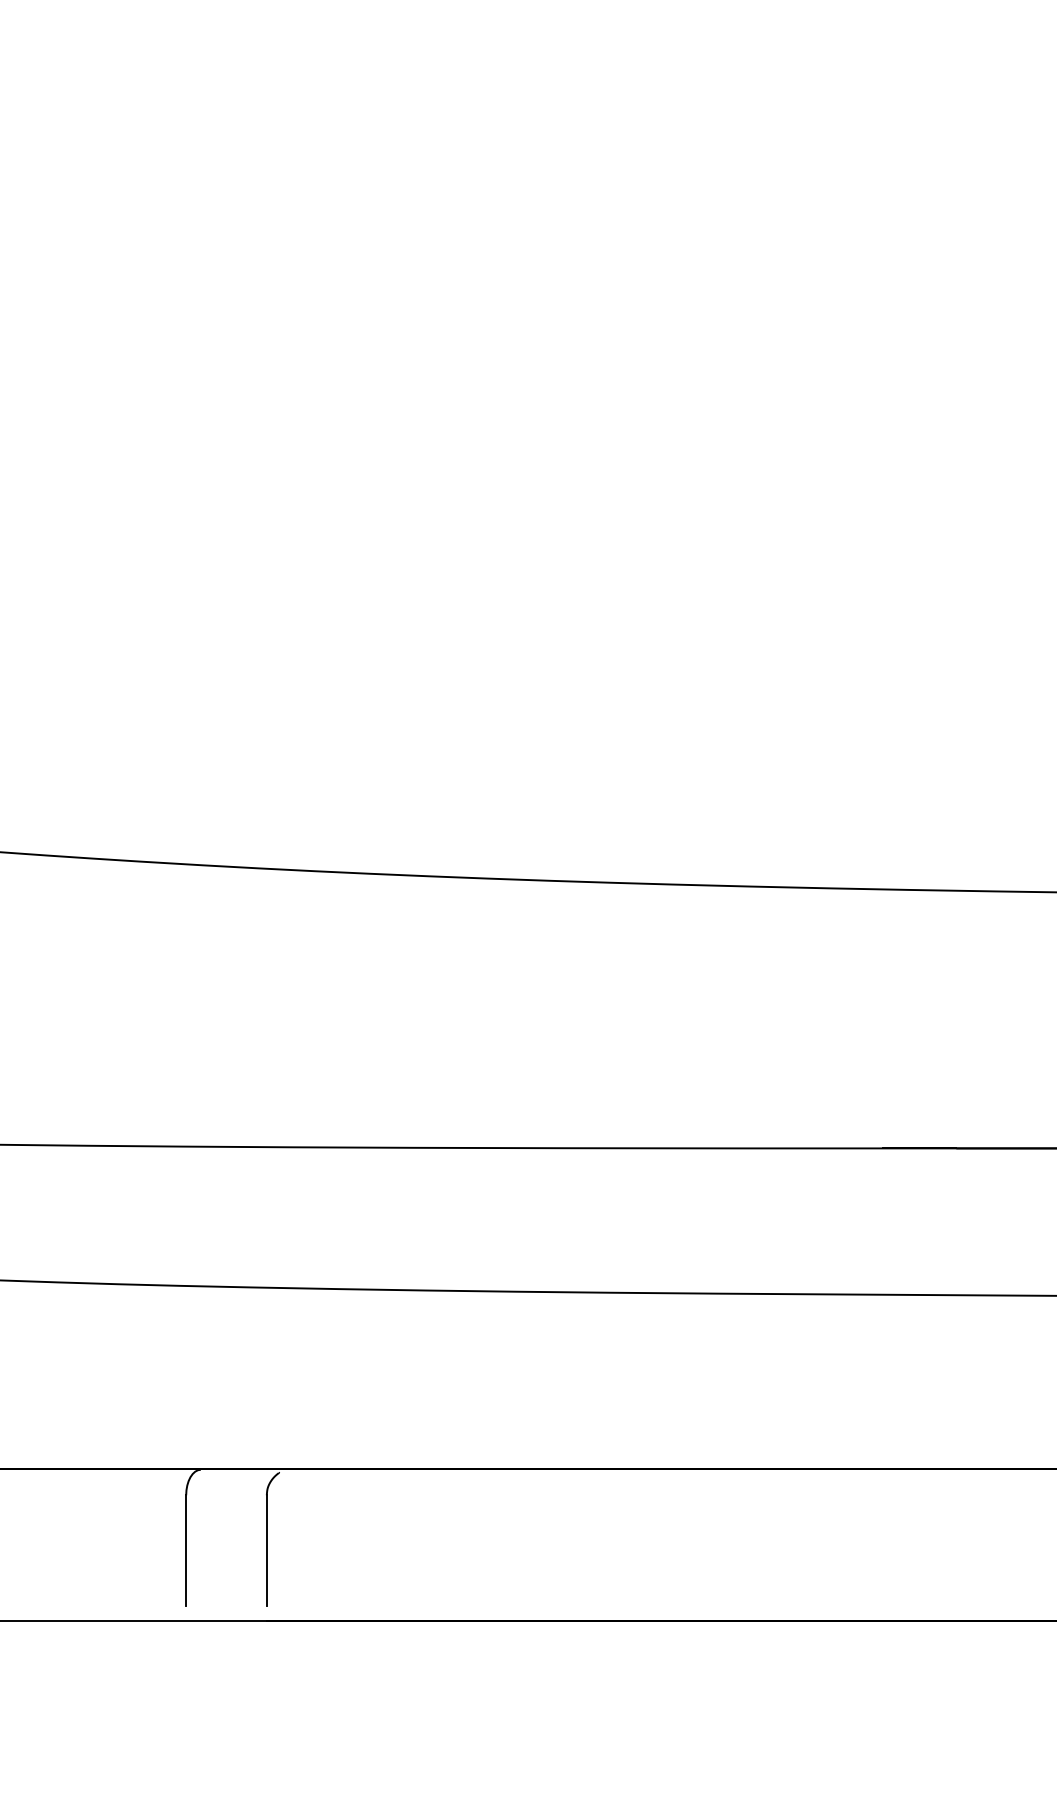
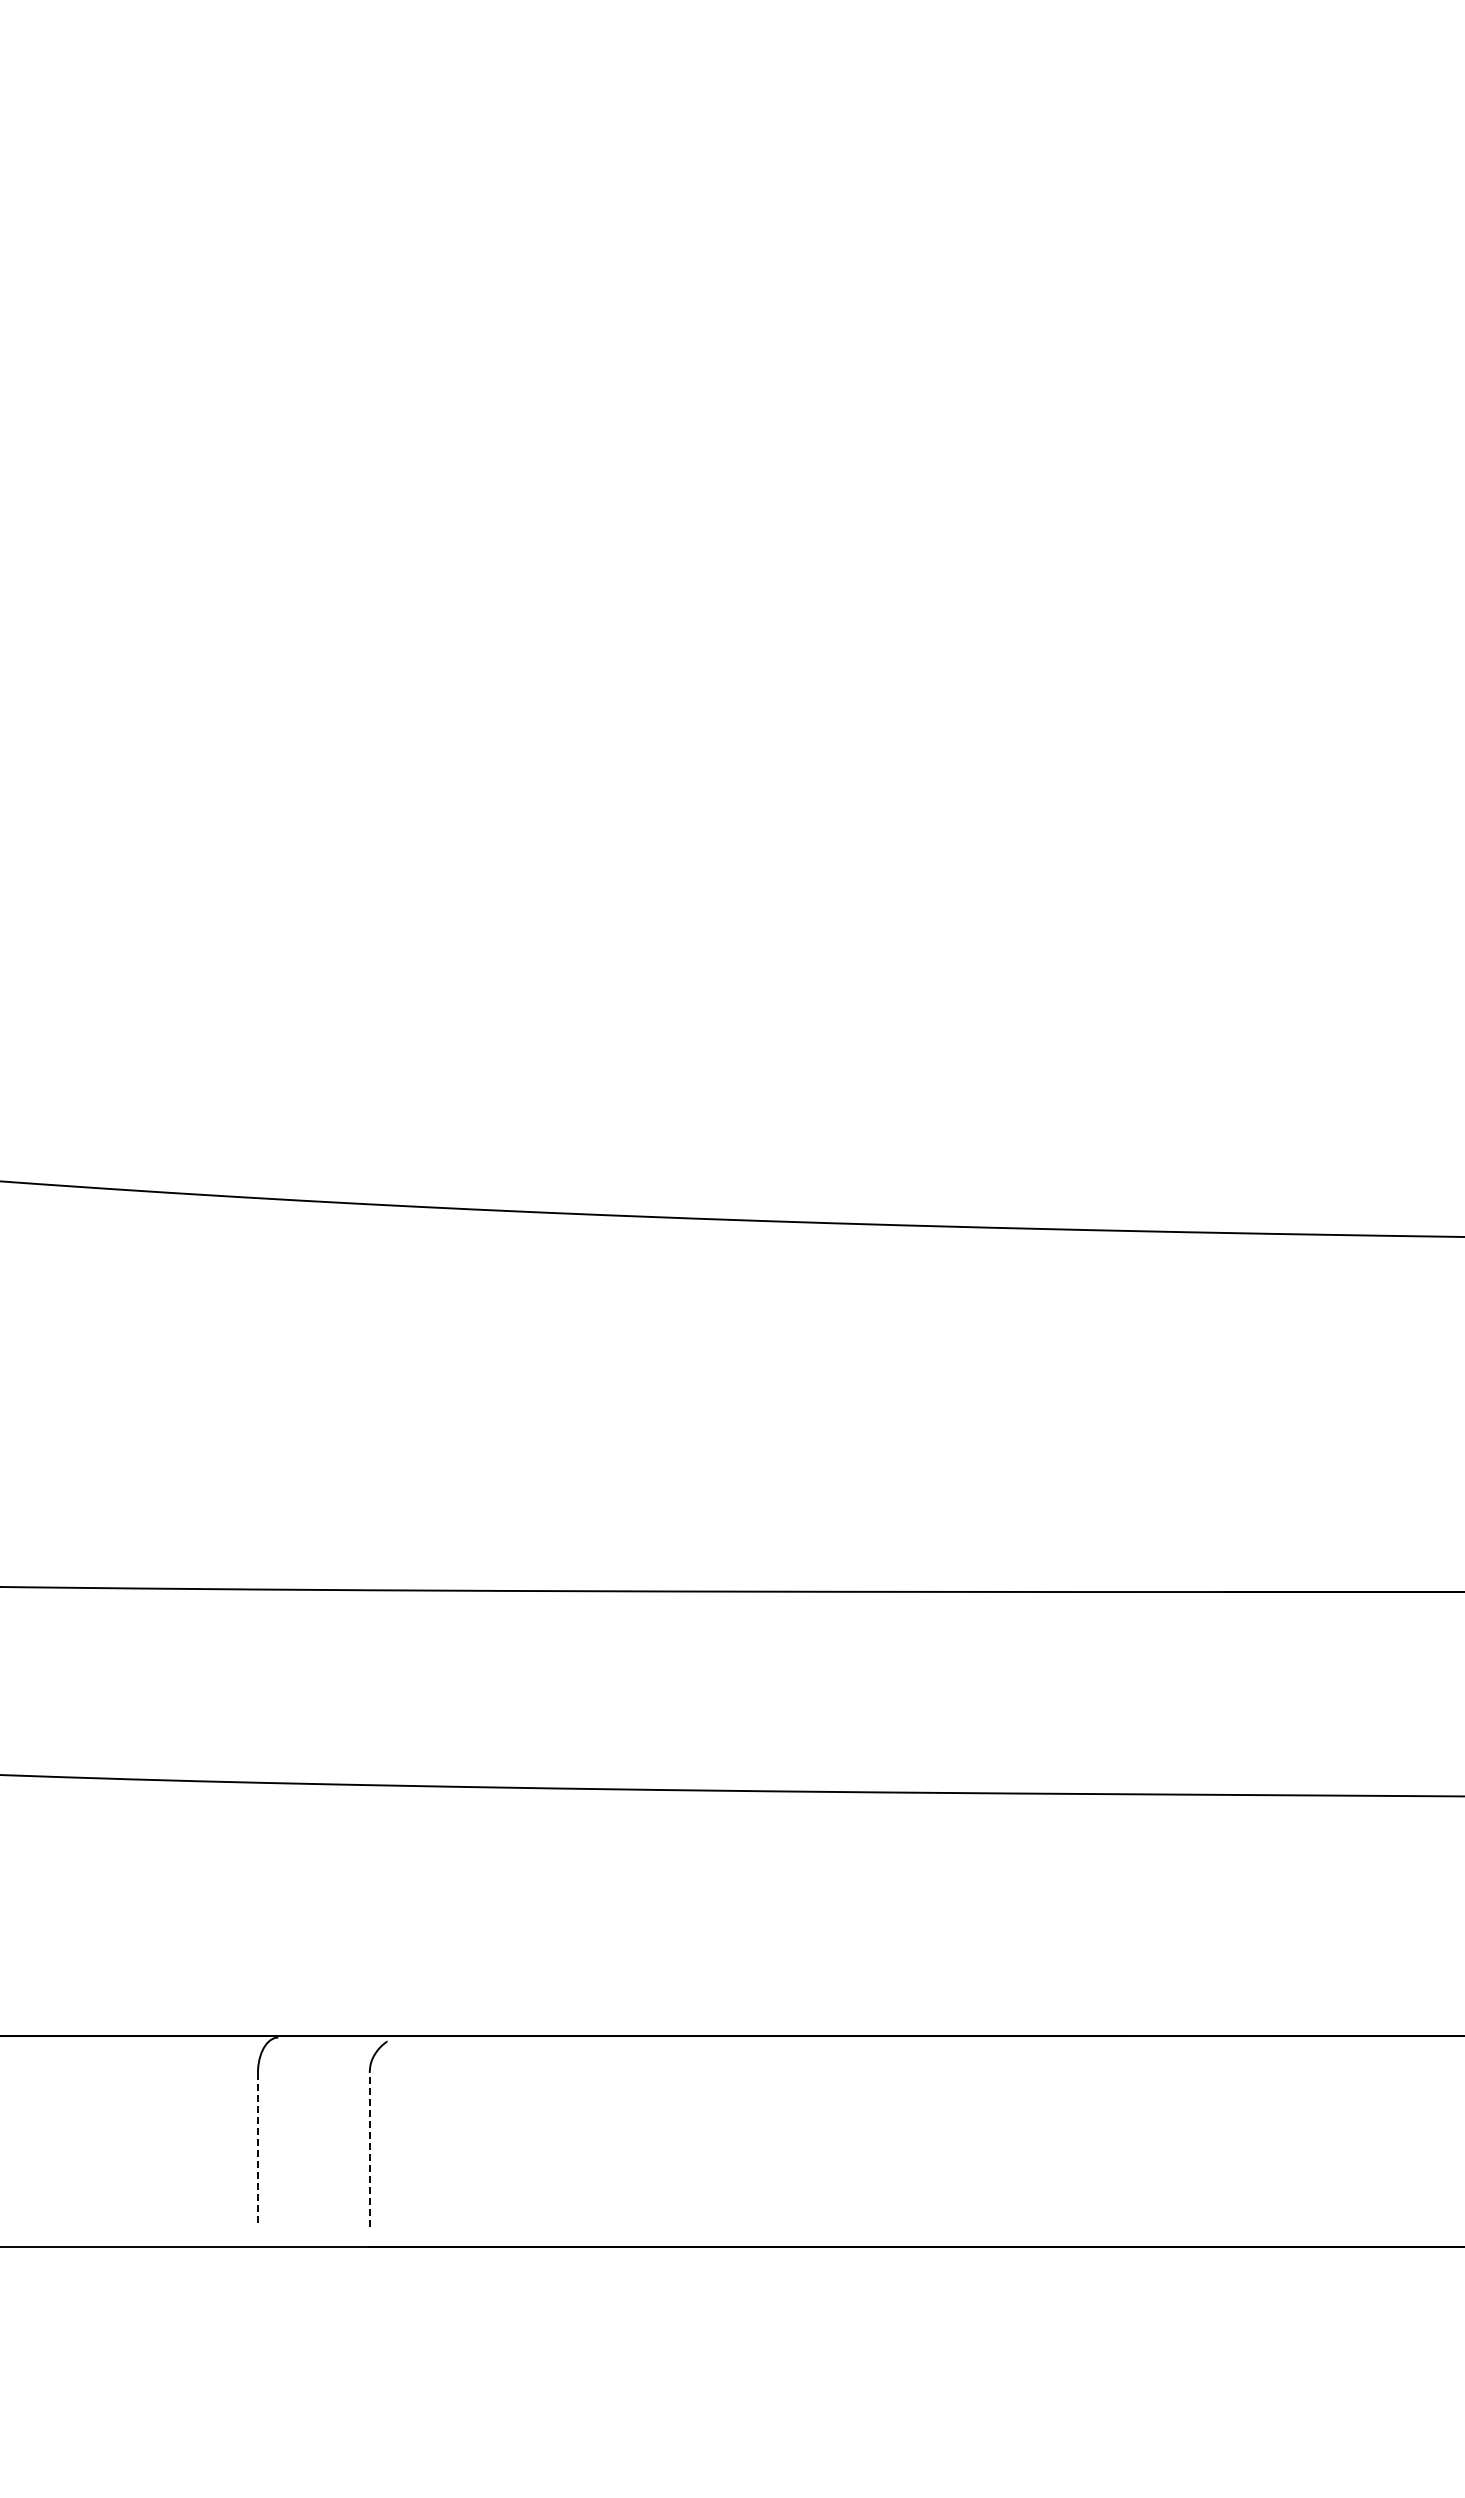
line: (185, 1550) -> (257, 2149), solid -> dashed
line: (266, 1550) -> (369, 2149), solid -> dashed

